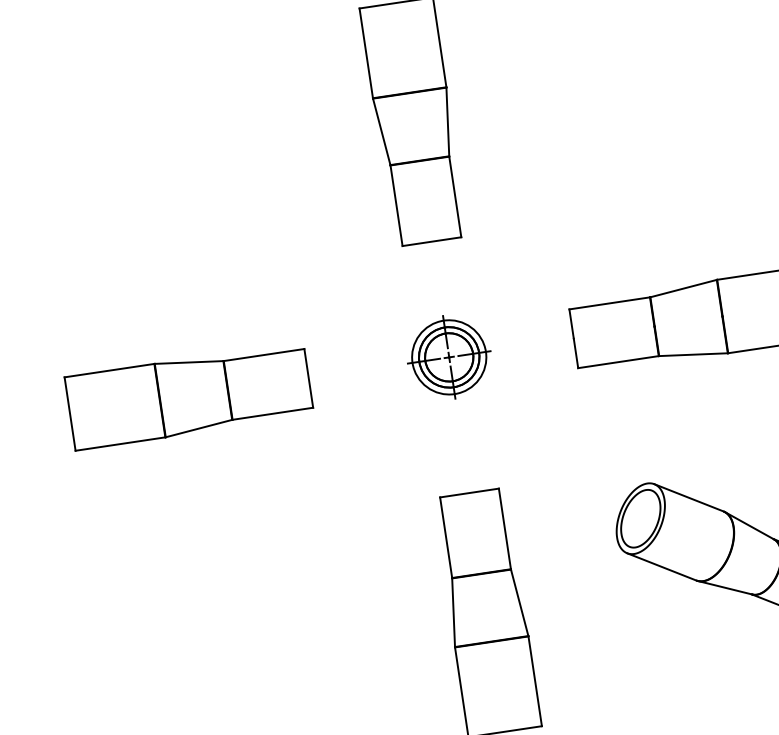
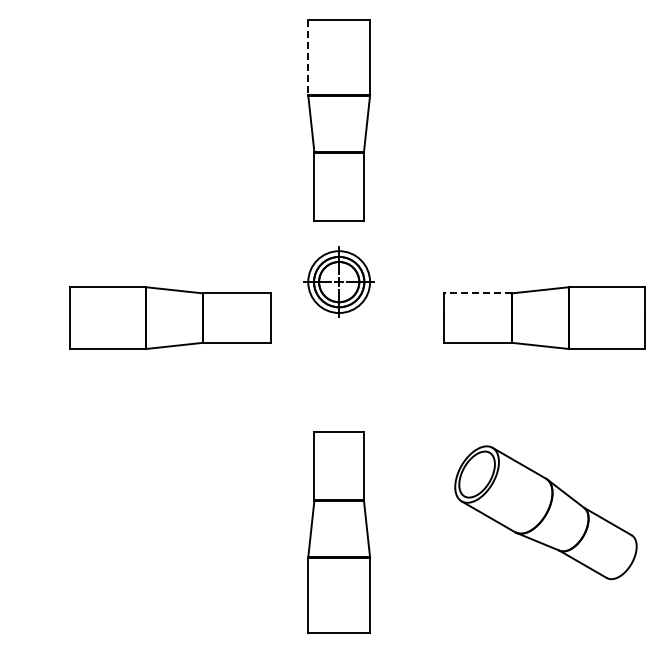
line: (366, 53) -> (308, 57), solid -> dashed
line: (610, 303) -> (478, 293), solid -> dashed
part: (448, 356) -> (338, 281), moved
part: (189, 395) -> (170, 317), moved

